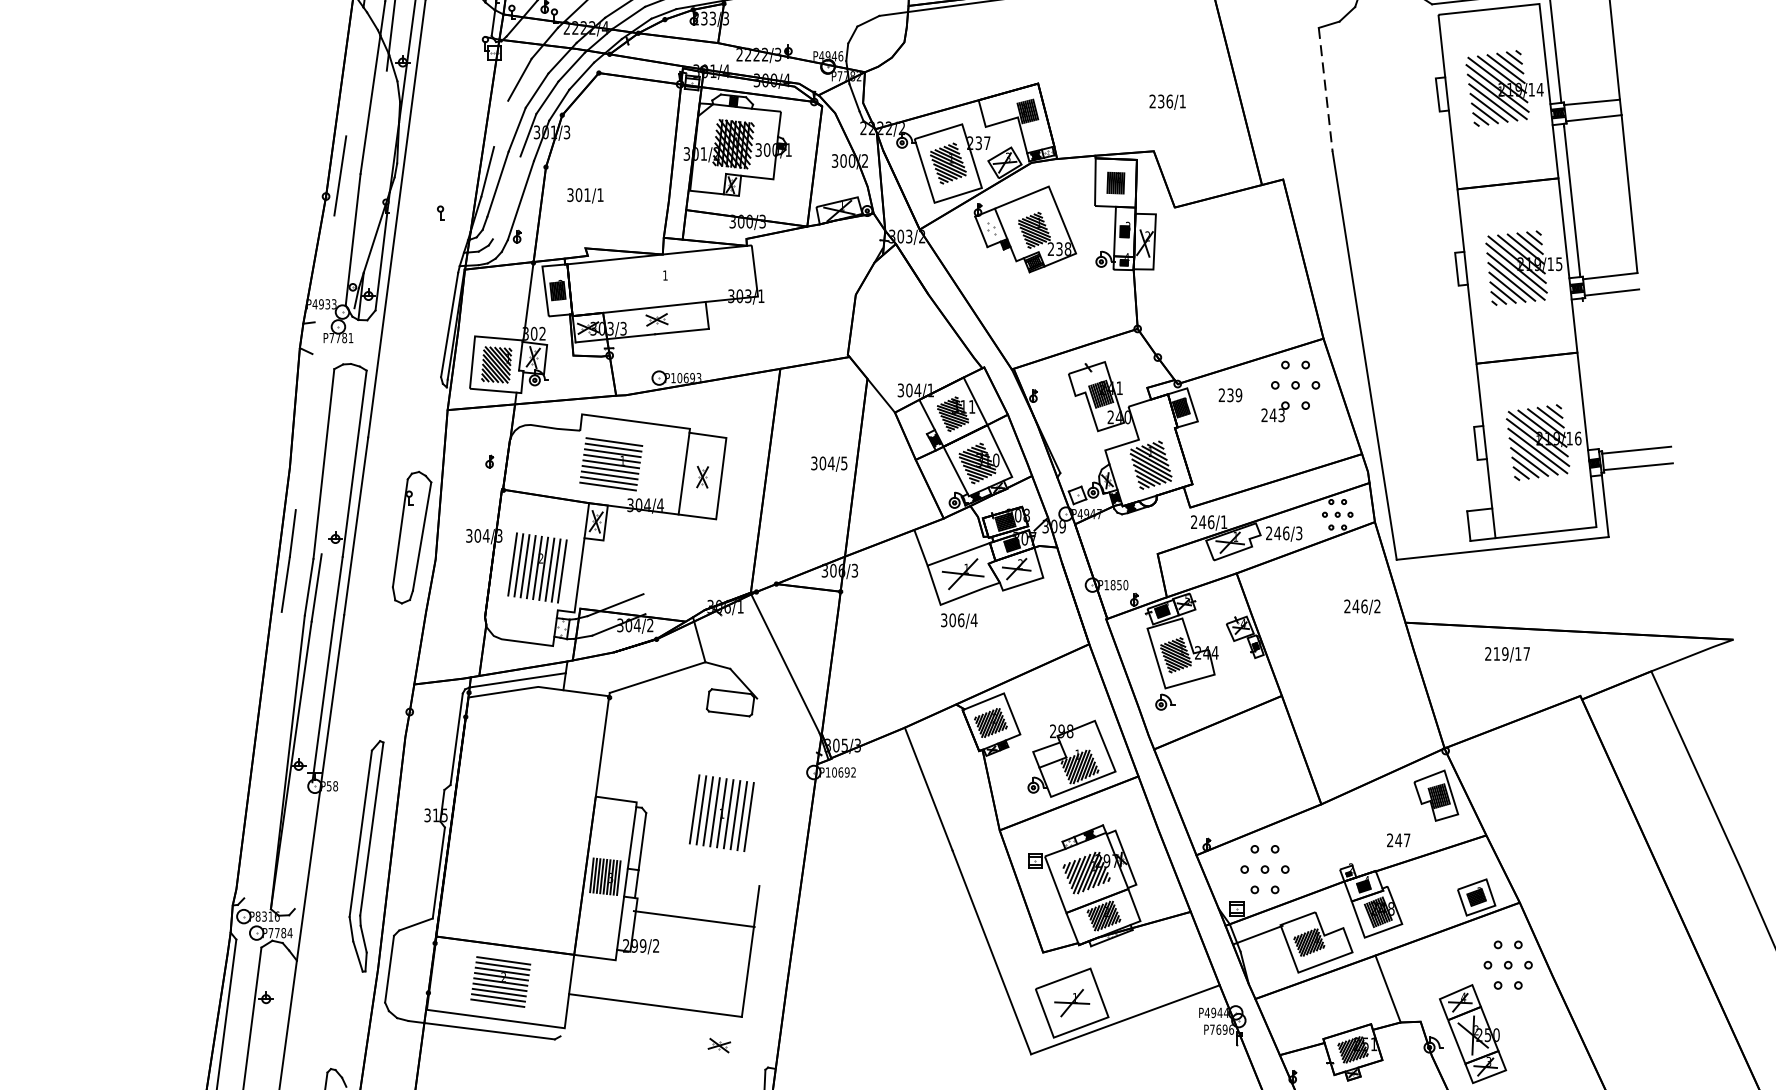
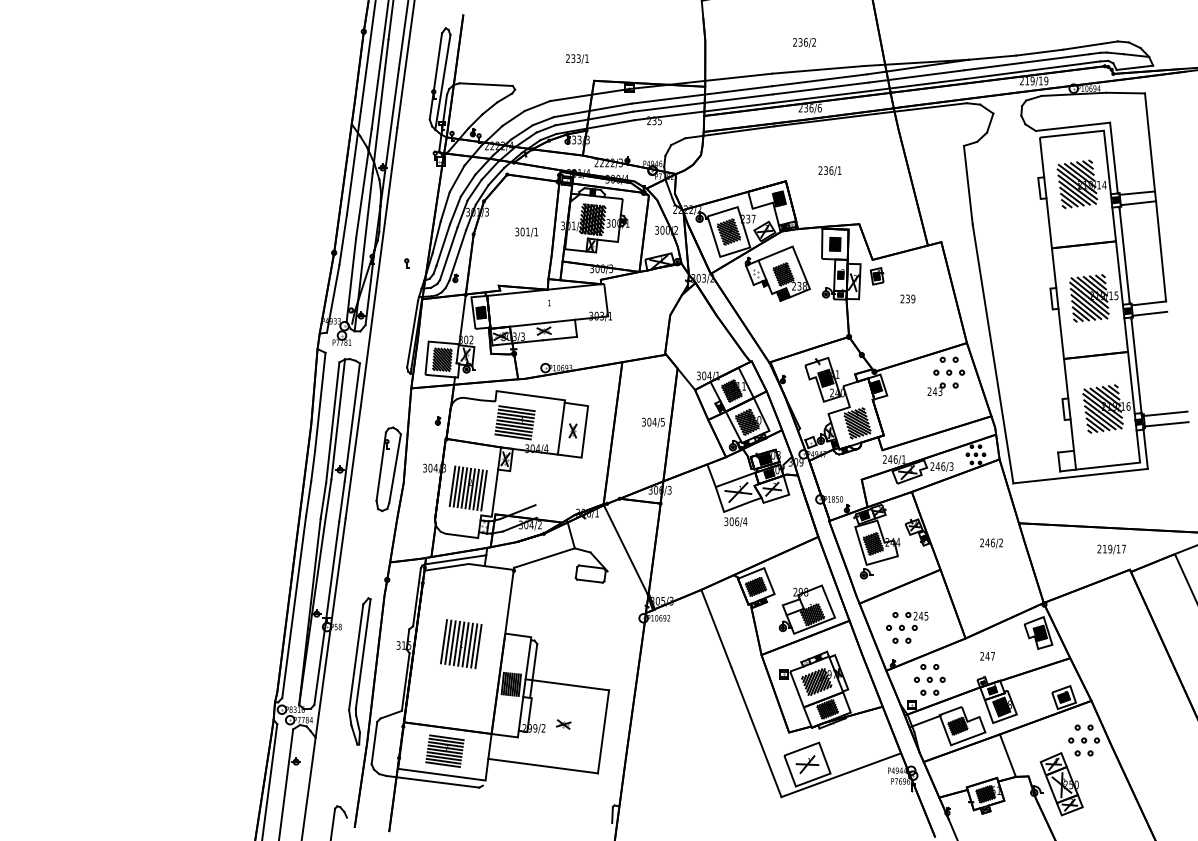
line: (353, 71) -> (351, 173), added
line: (1325, 90) -> (968, 185), dashed -> solid
text: (1166, 101) -> (829, 170), moved
line: (499, 123) -> (444, 206), added
line: (375, 172) -> (365, 237), added
text: (585, 195) -> (526, 232), moved
line: (506, 197) -> (448, 253), added
part: (1180, 233) -> (876, 276), added
line: (323, 268) -> (332, 298), added
line: (1590, 375) -> (1136, 366), added
text: (1229, 394) -> (907, 298), moved
line: (302, 430) -> (319, 401), added
line: (332, 459) -> (338, 419), added
text: (1362, 607) -> (991, 543), moved
text: (1507, 654) -> (1111, 549), moved
line: (263, 755) -> (294, 607), added
part: (1229, 787) -> (907, 627), added
part: (722, 813) -> (461, 644), moved
text: (1398, 840) -> (987, 656), moved
line: (302, 845) -> (319, 664), added
line: (693, 919) -> (570, 685), moved
part: (719, 1045) -> (563, 724), moved

